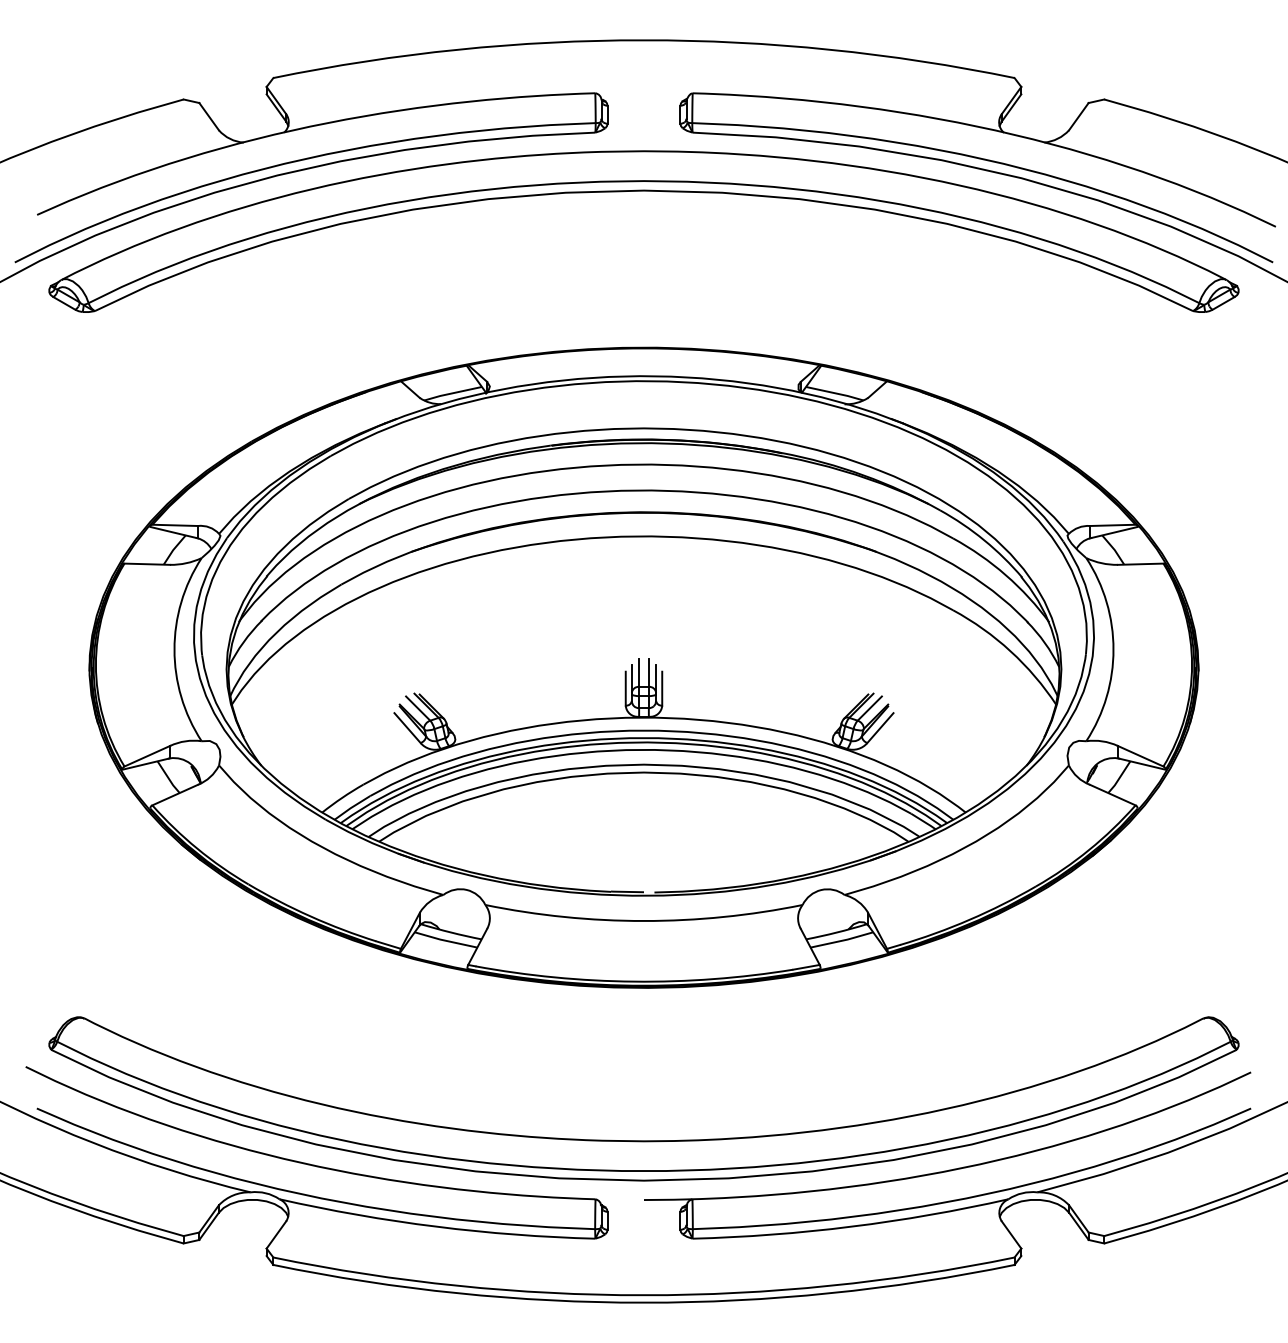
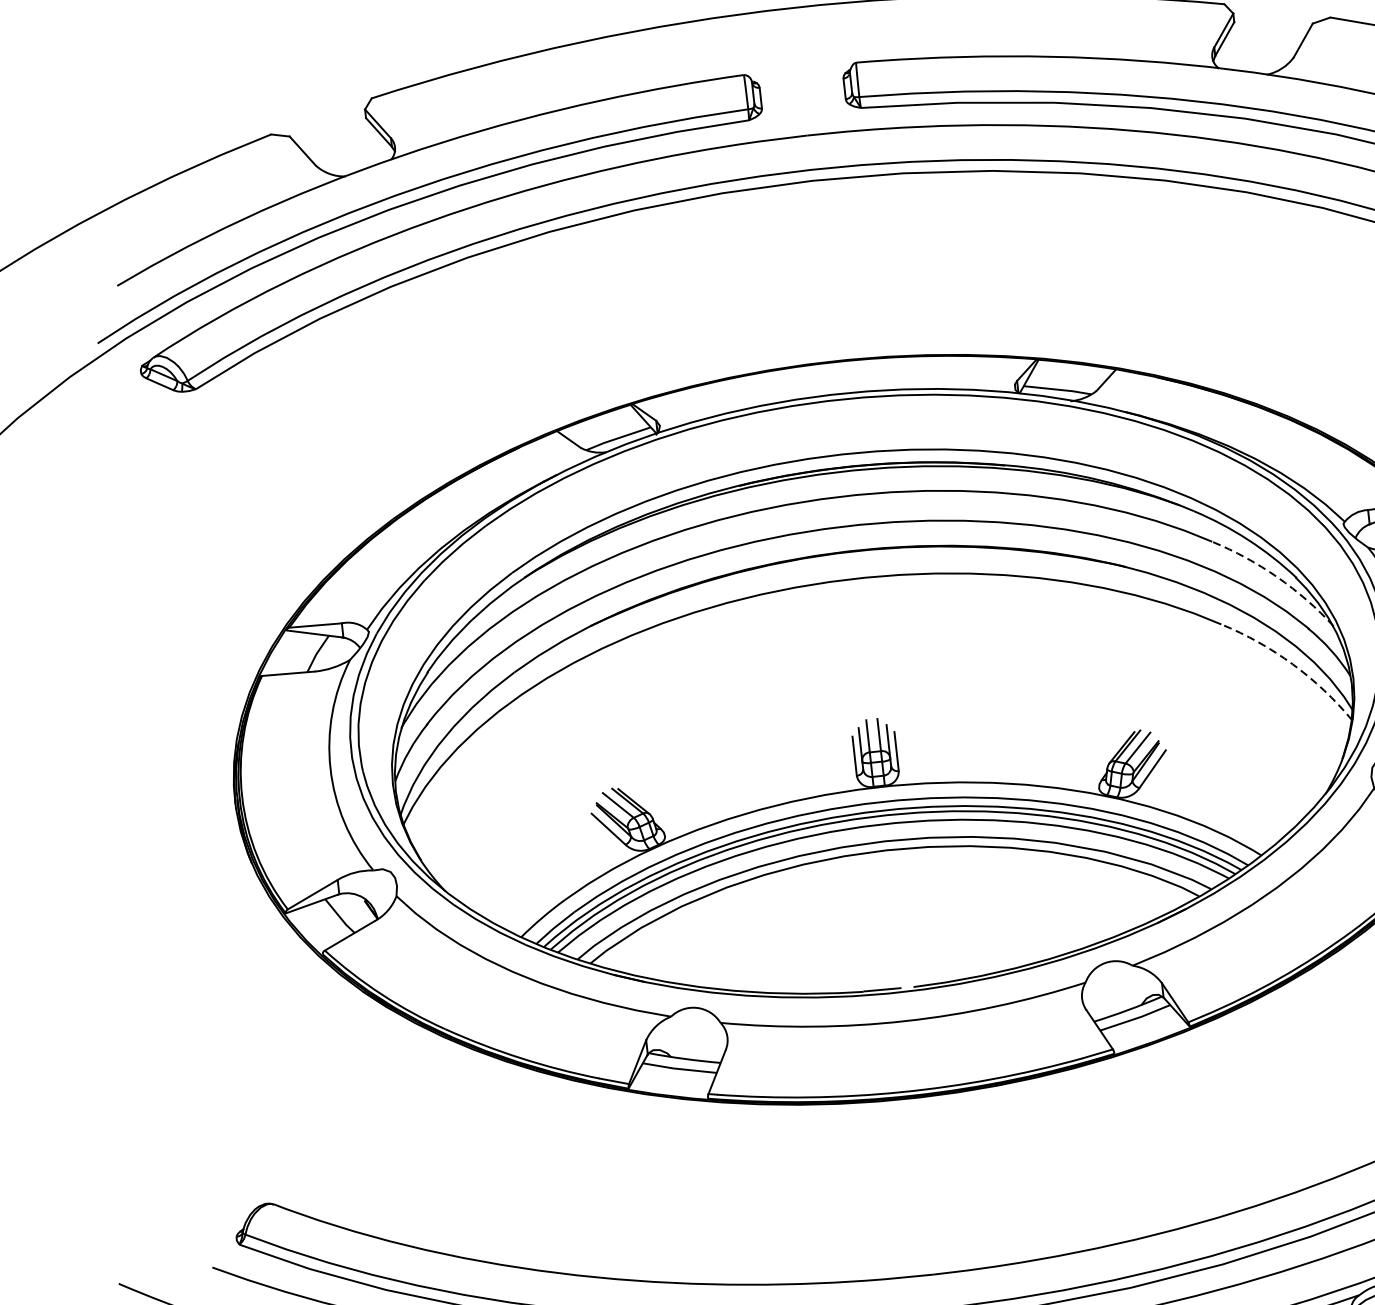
arc: (1005, 575) -> (1277, 577), solid -> dashed
arc: (1010, 651) -> (1292, 664), solid -> dashed

